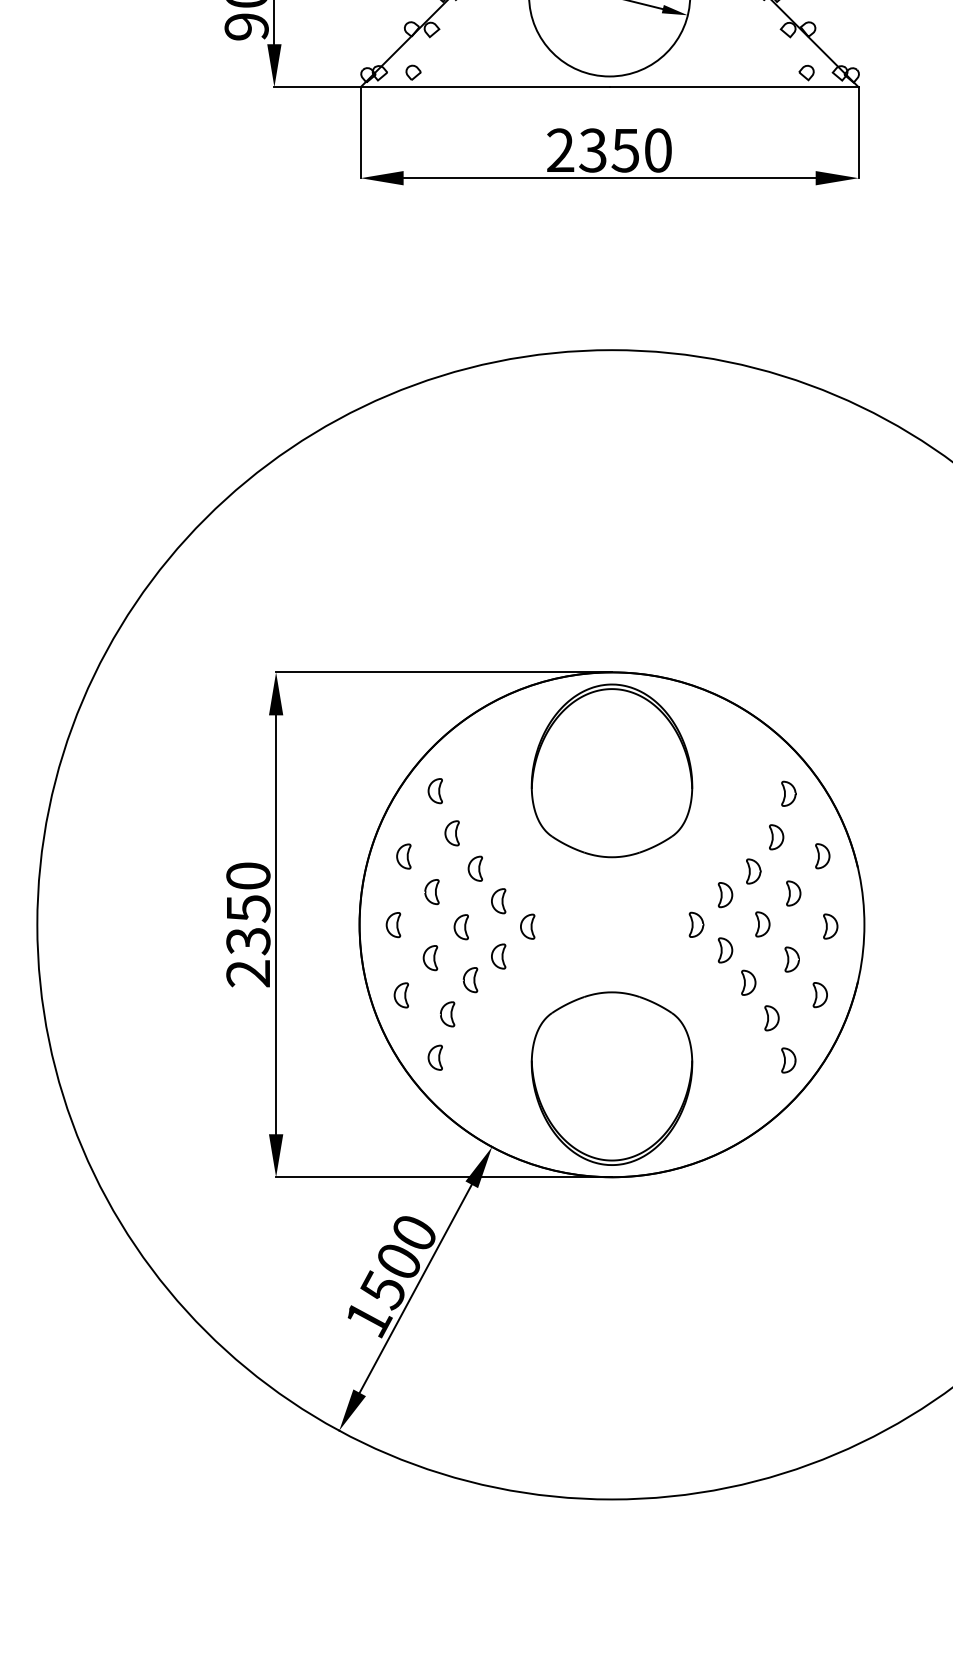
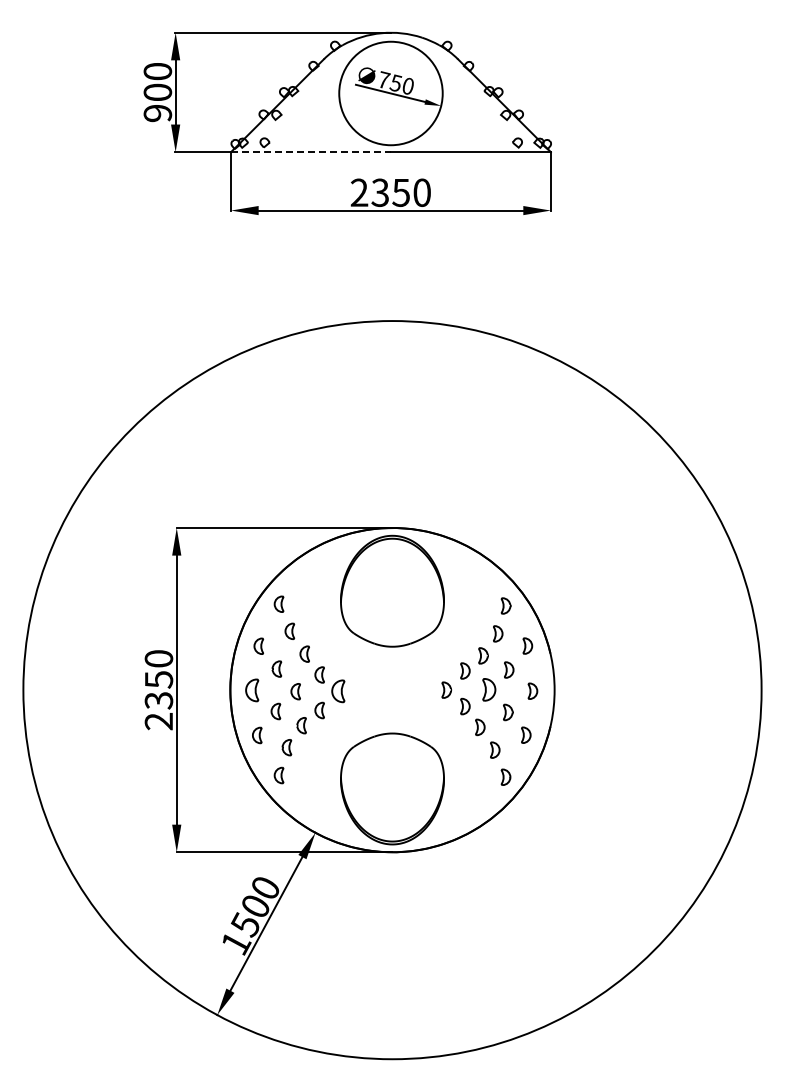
line: (485, 87) -> (311, 152), solid -> dashed
part: (392, 923) -> (251, 689), size x1.4
part: (763, 923) -> (489, 689), size x1.4
part: (527, 926) -> (338, 691), size x1.4

